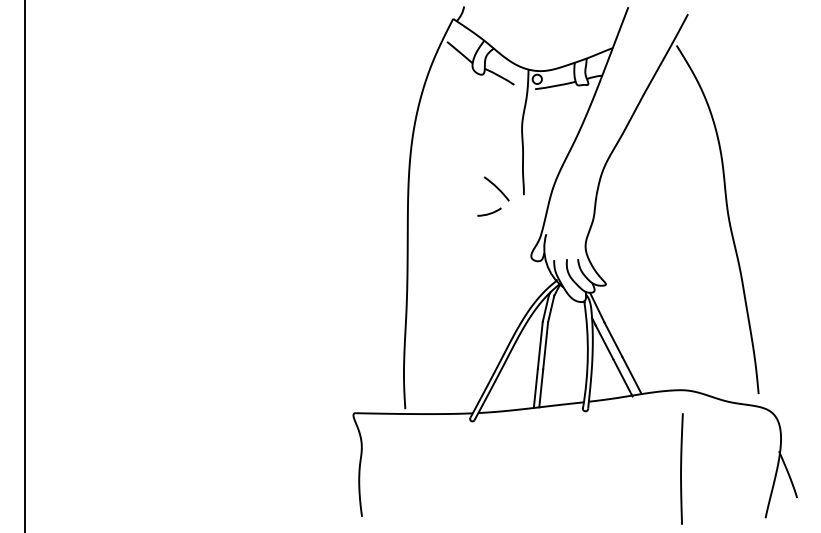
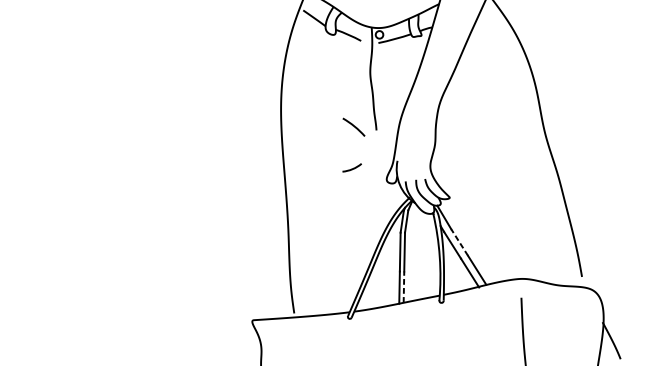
arc: (490, 212) -> (353, 168), moved
line: (613, 339) -> (459, 242), solid -> dashed
line: (541, 387) -> (404, 286), solid -> dashed

